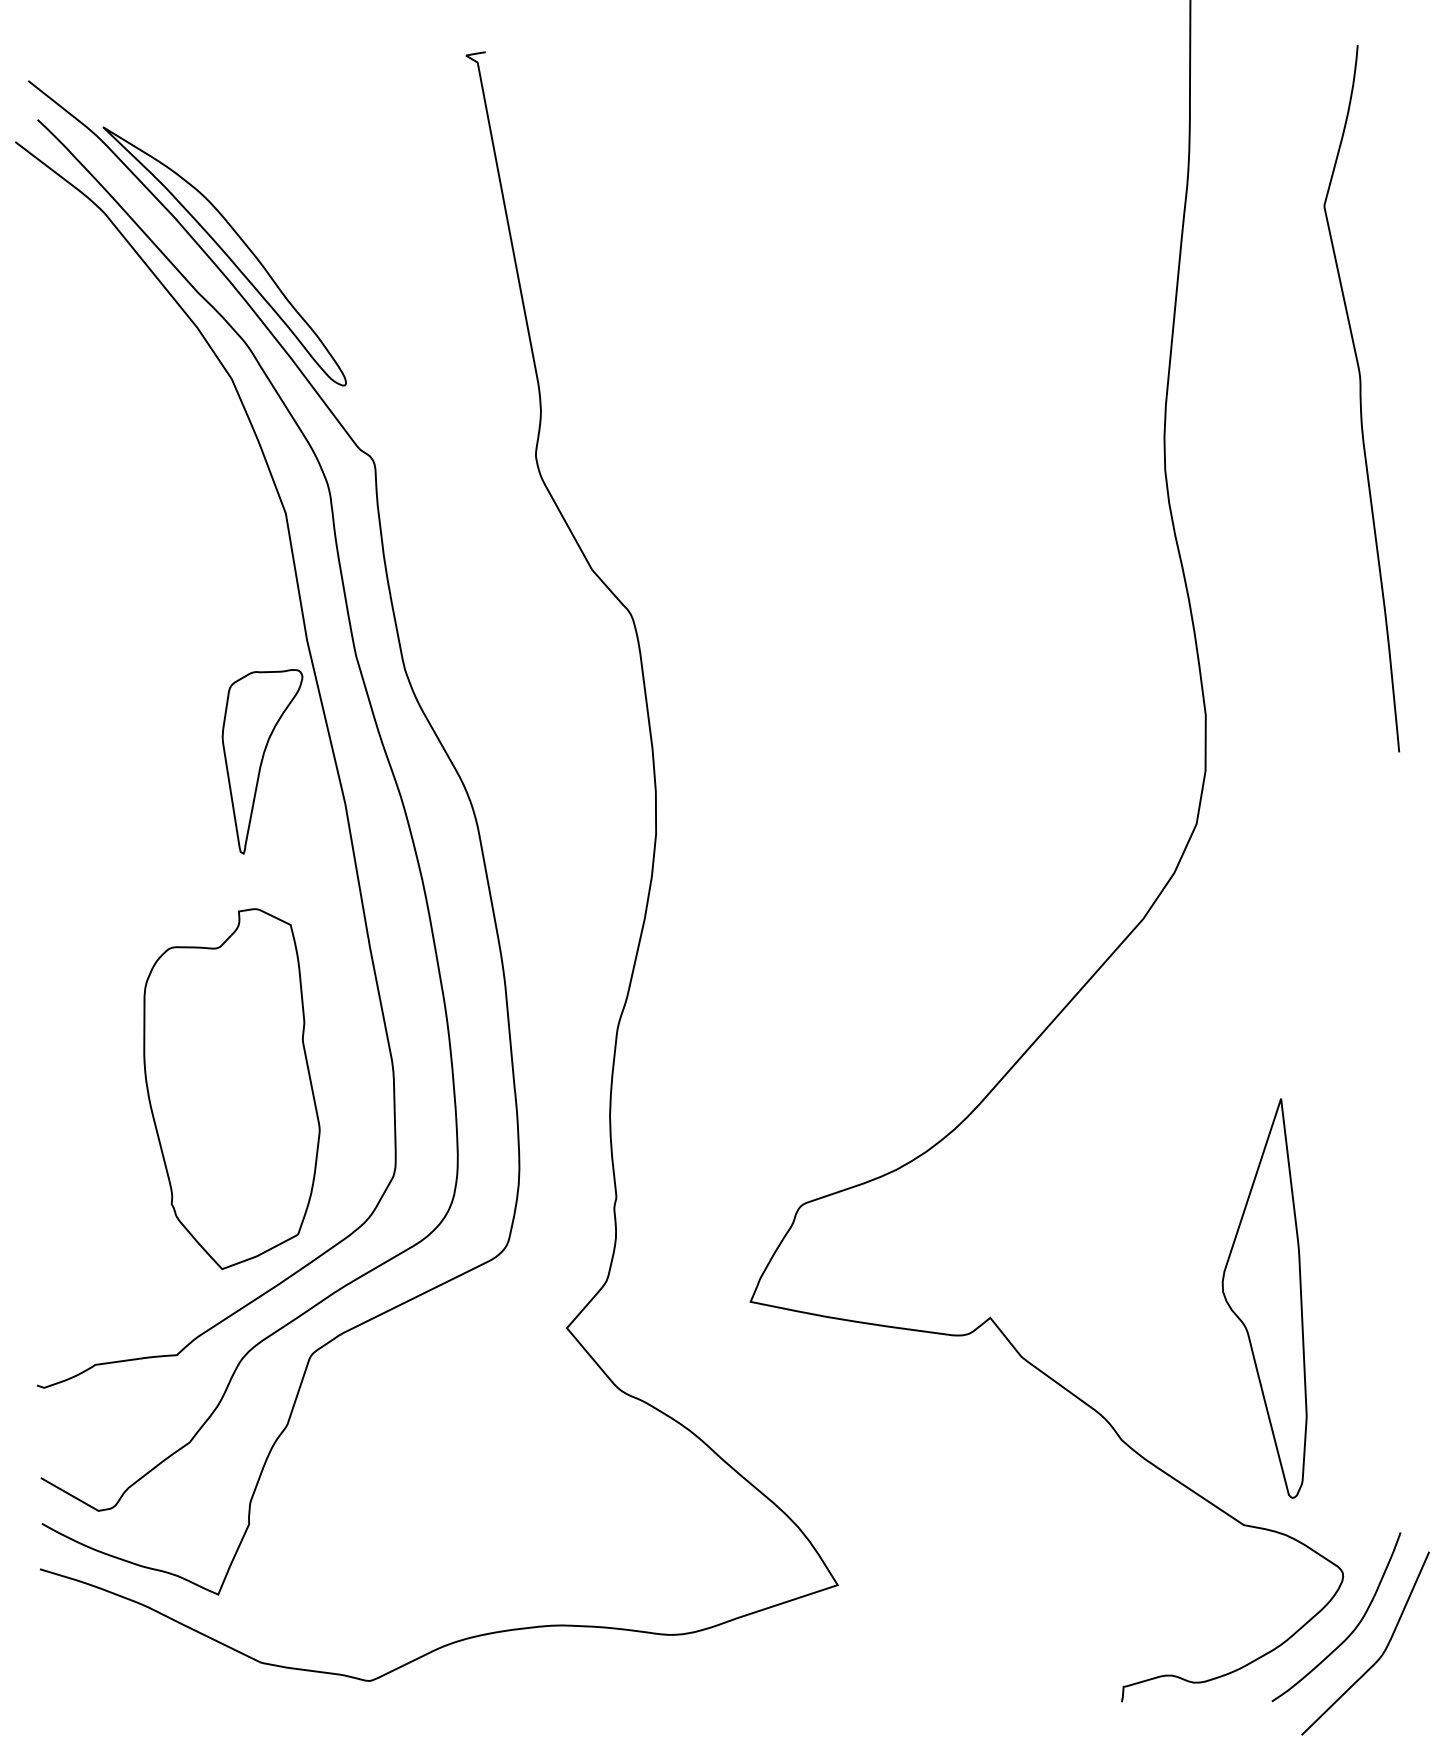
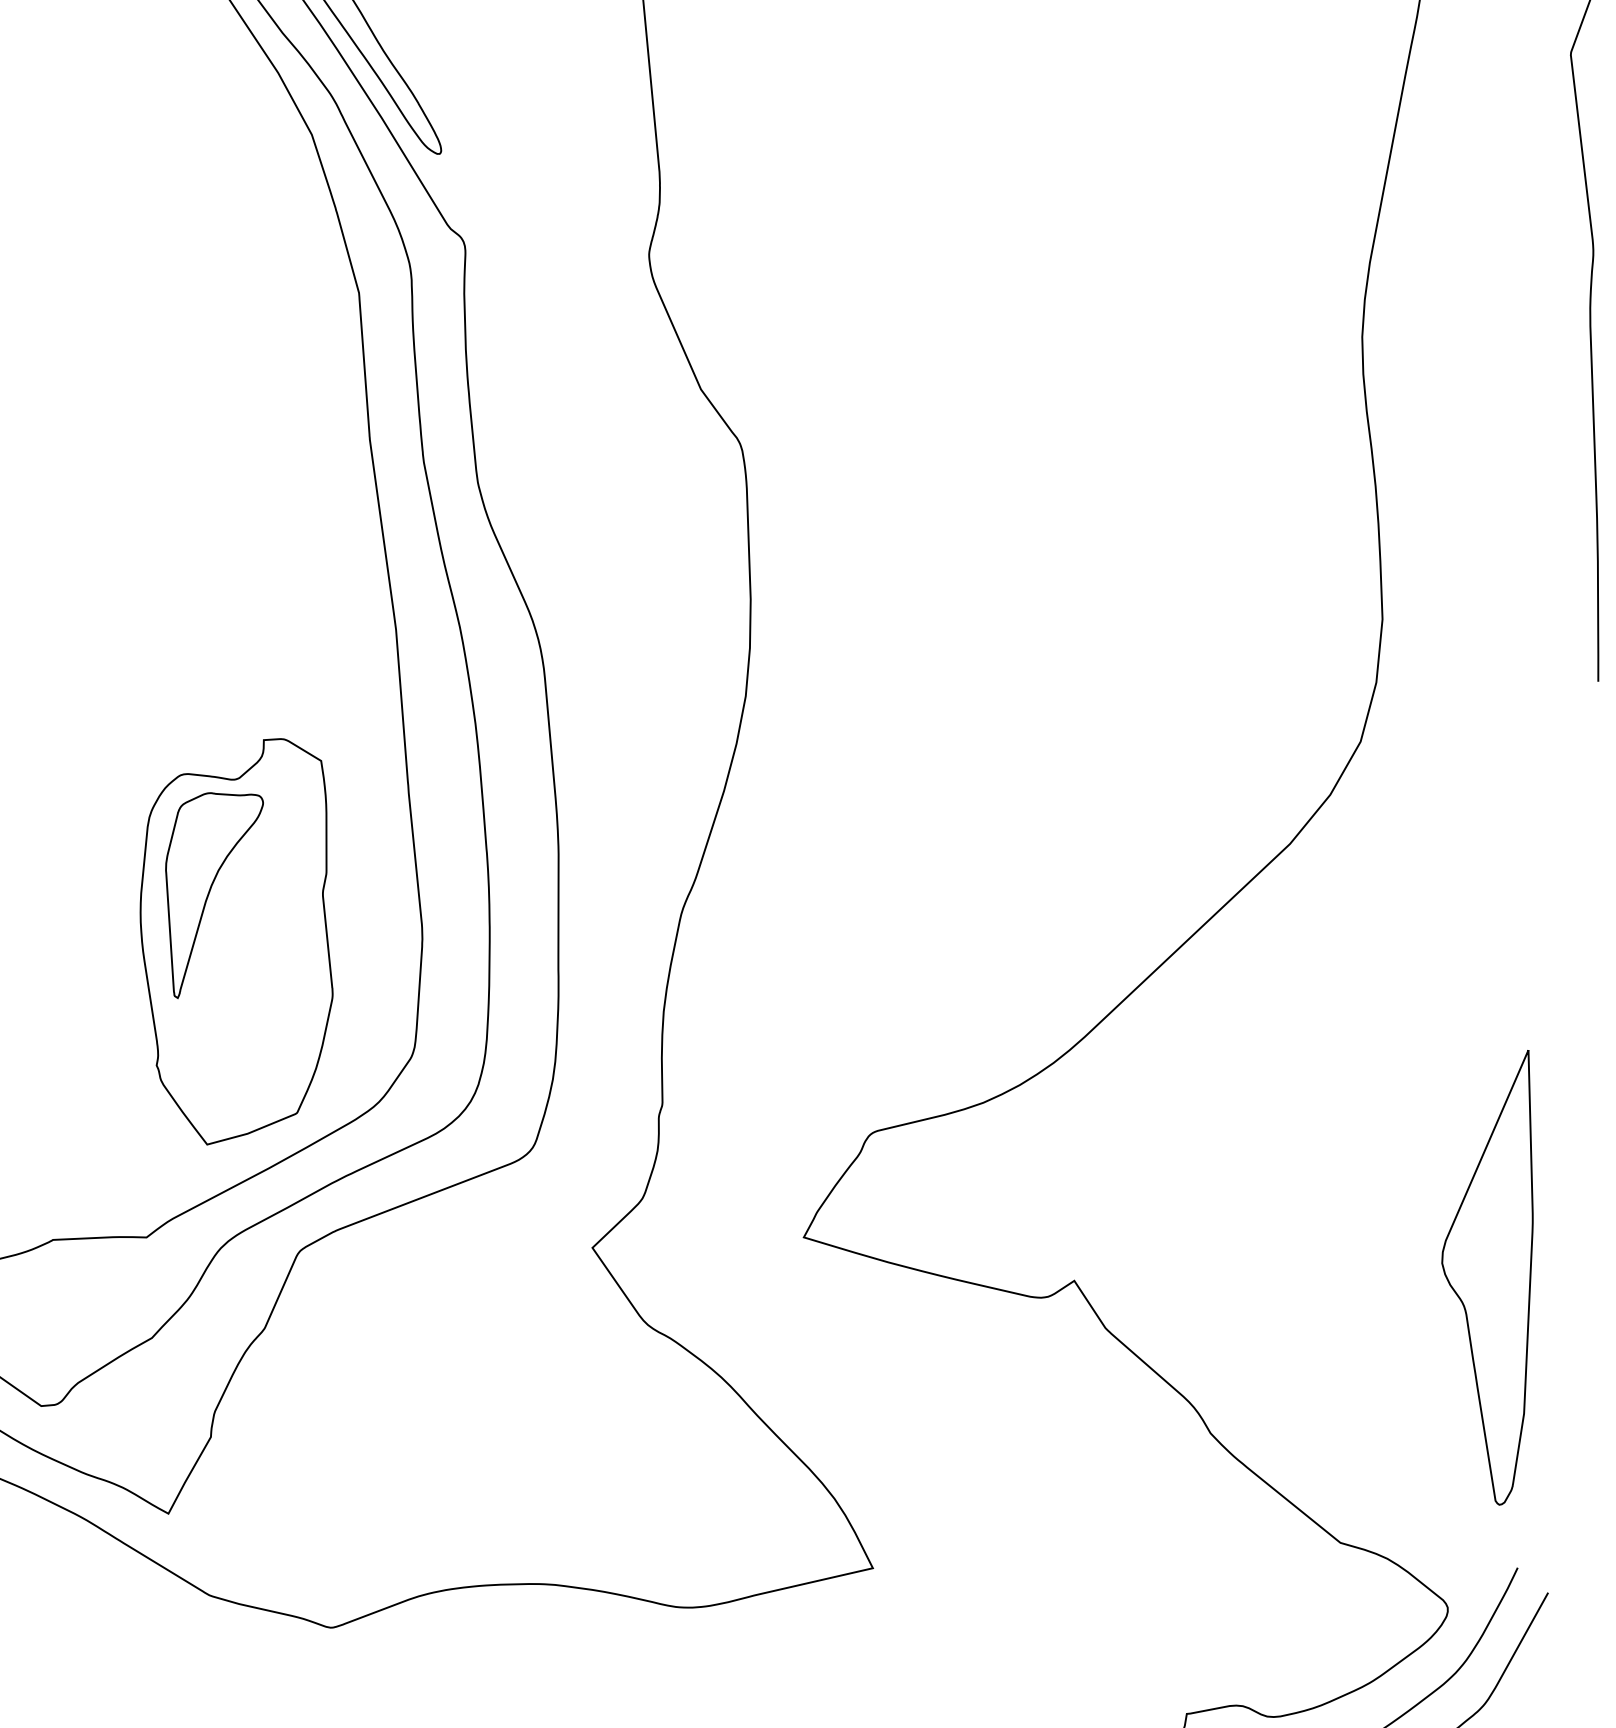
part: (262, 761) -> (208, 895), moved
part: (1264, 1298) -> (1488, 1275), moved

